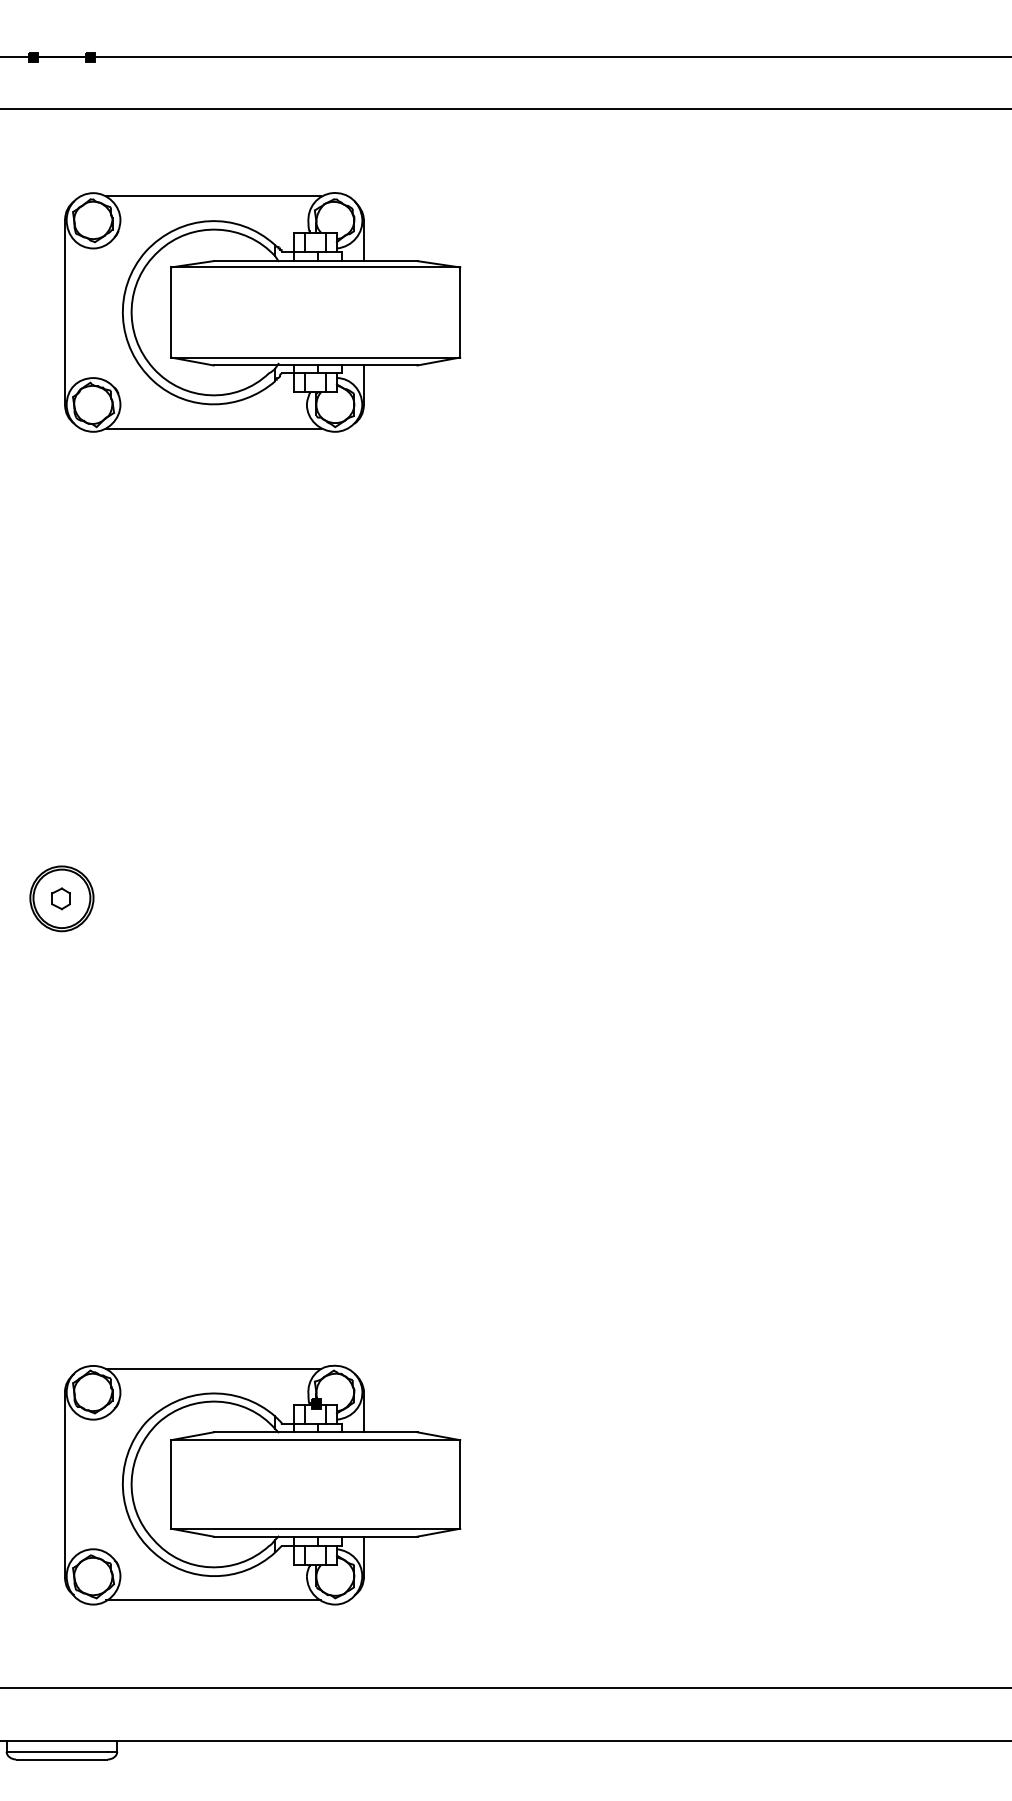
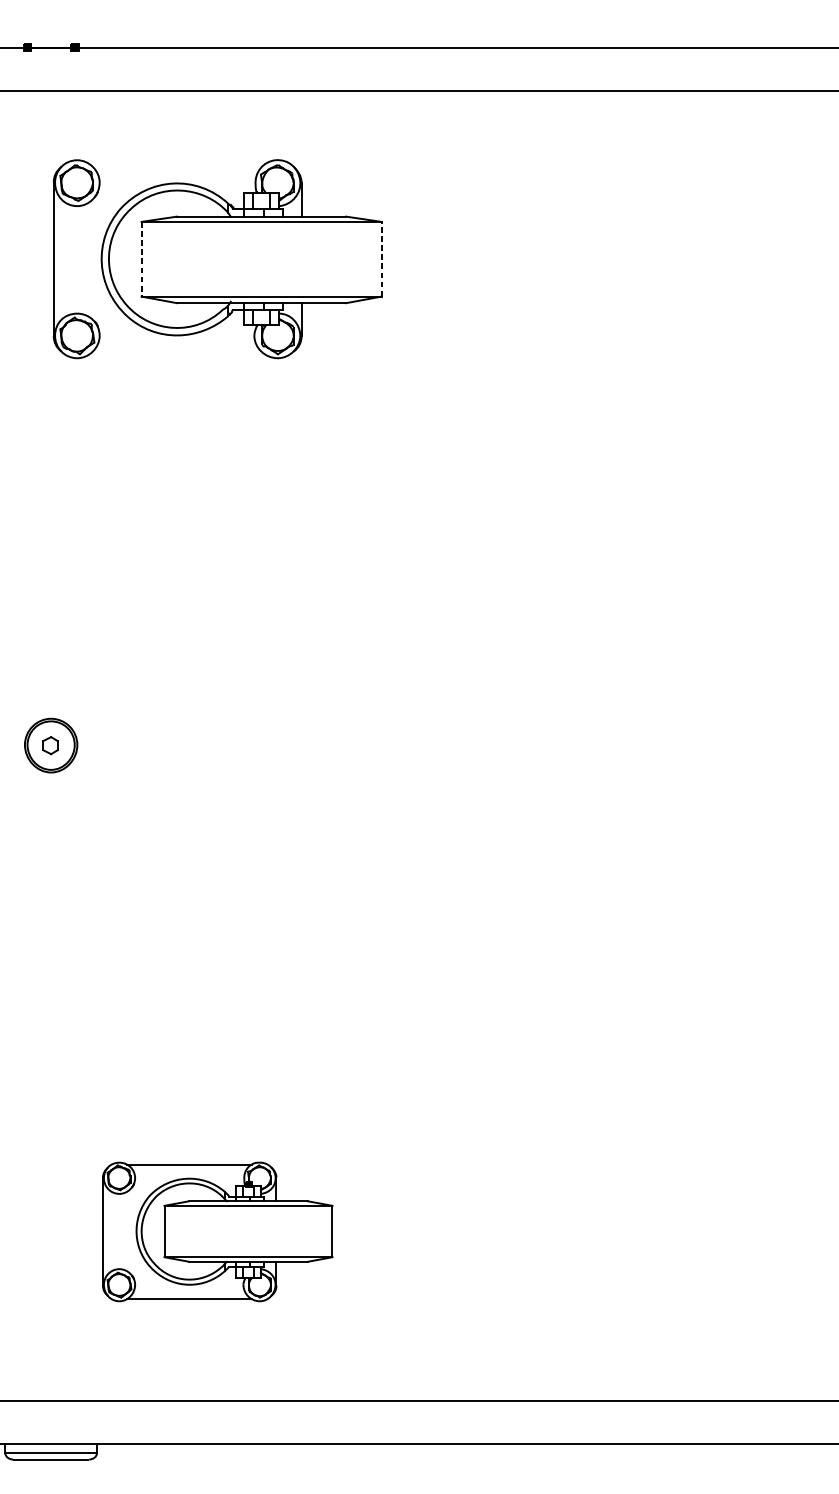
line: (213, 196) -> (176, 163), removed
line: (171, 312) -> (142, 259), solid -> dashed
line: (460, 312) -> (381, 259), solid -> dashed
line: (213, 428) -> (176, 355), removed
part: (262, 1484) -> (217, 1231), size x0.7

